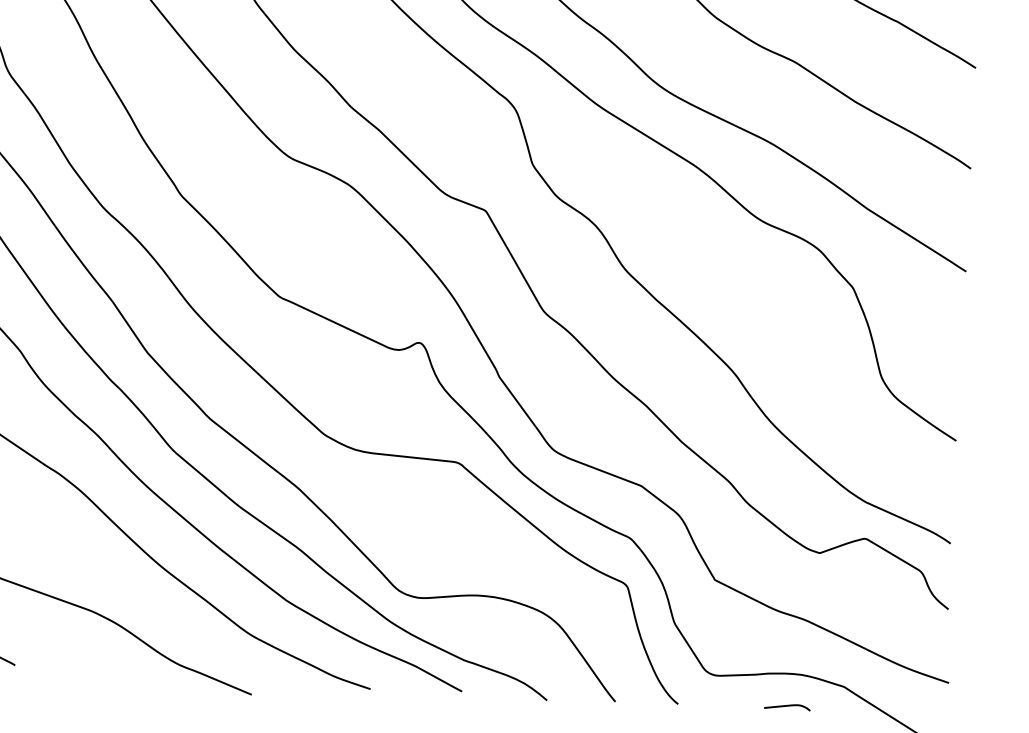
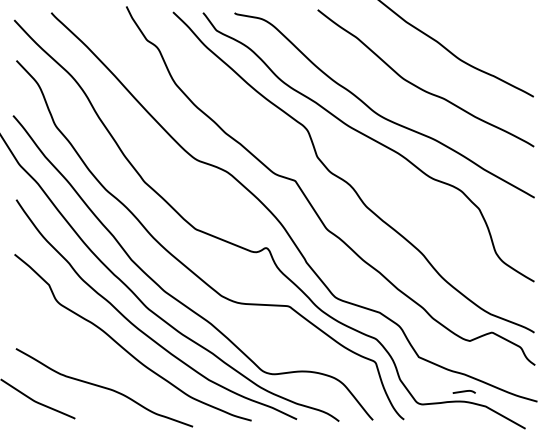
curve: (785, 705) -> (463, 391), moved

